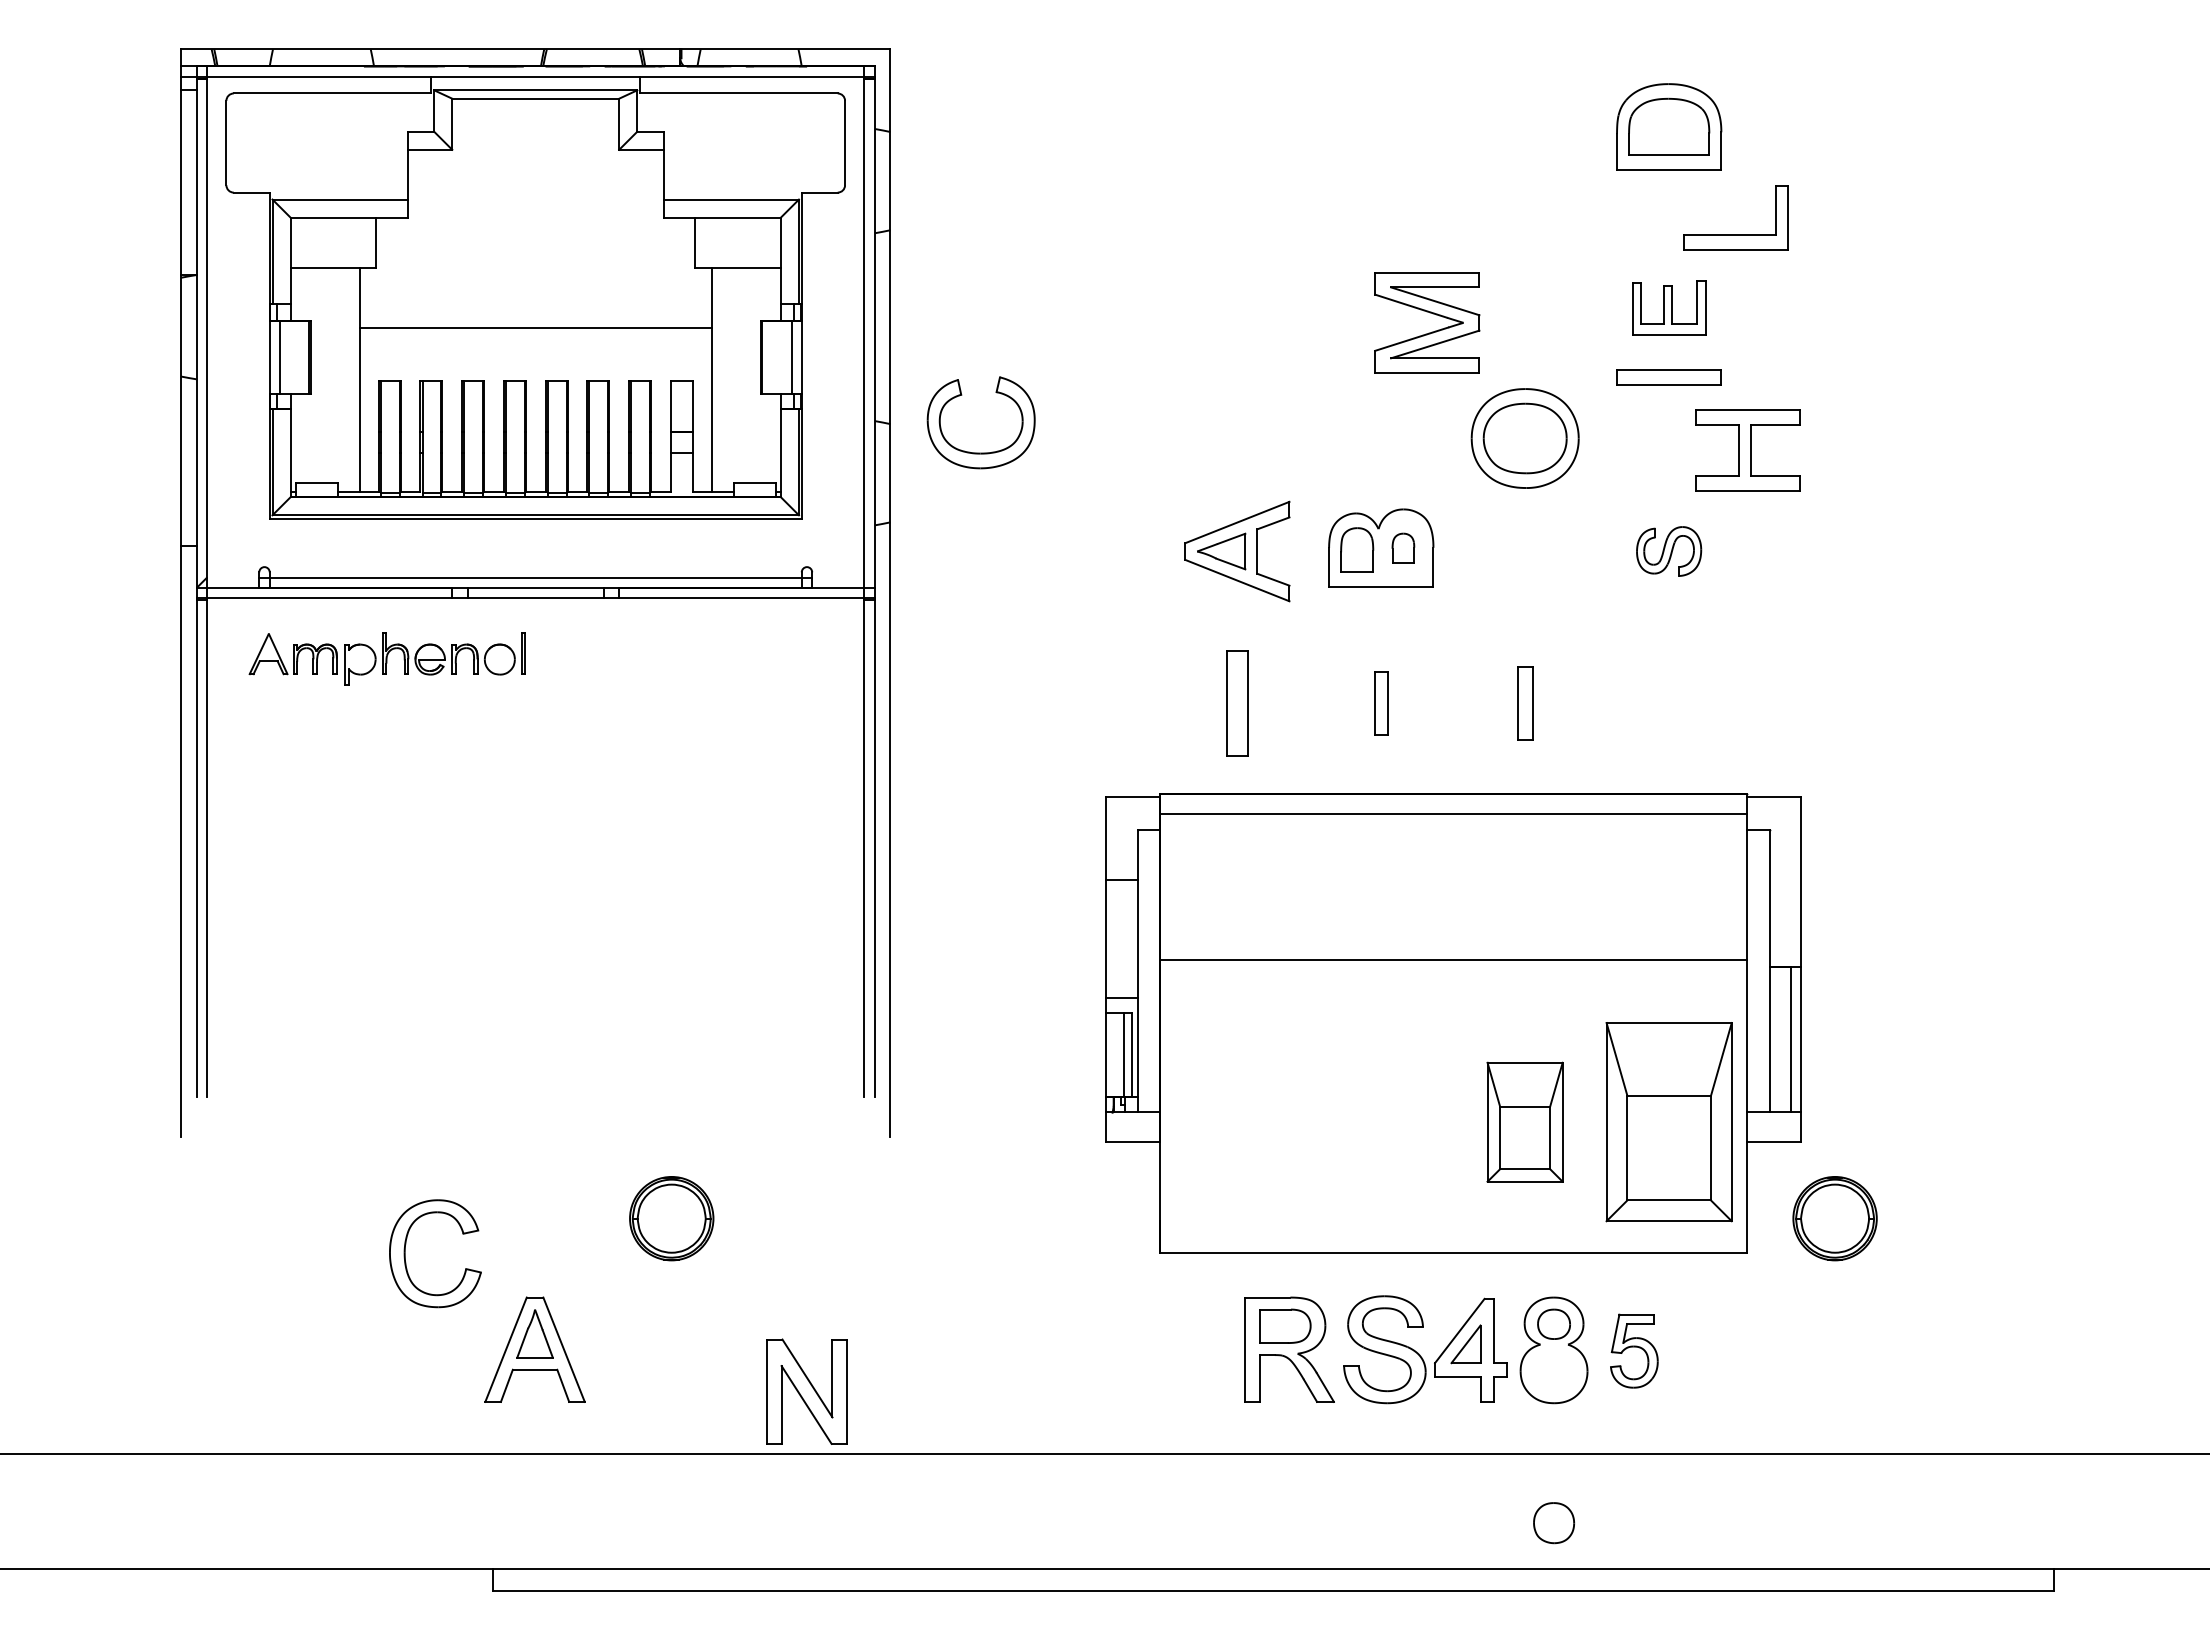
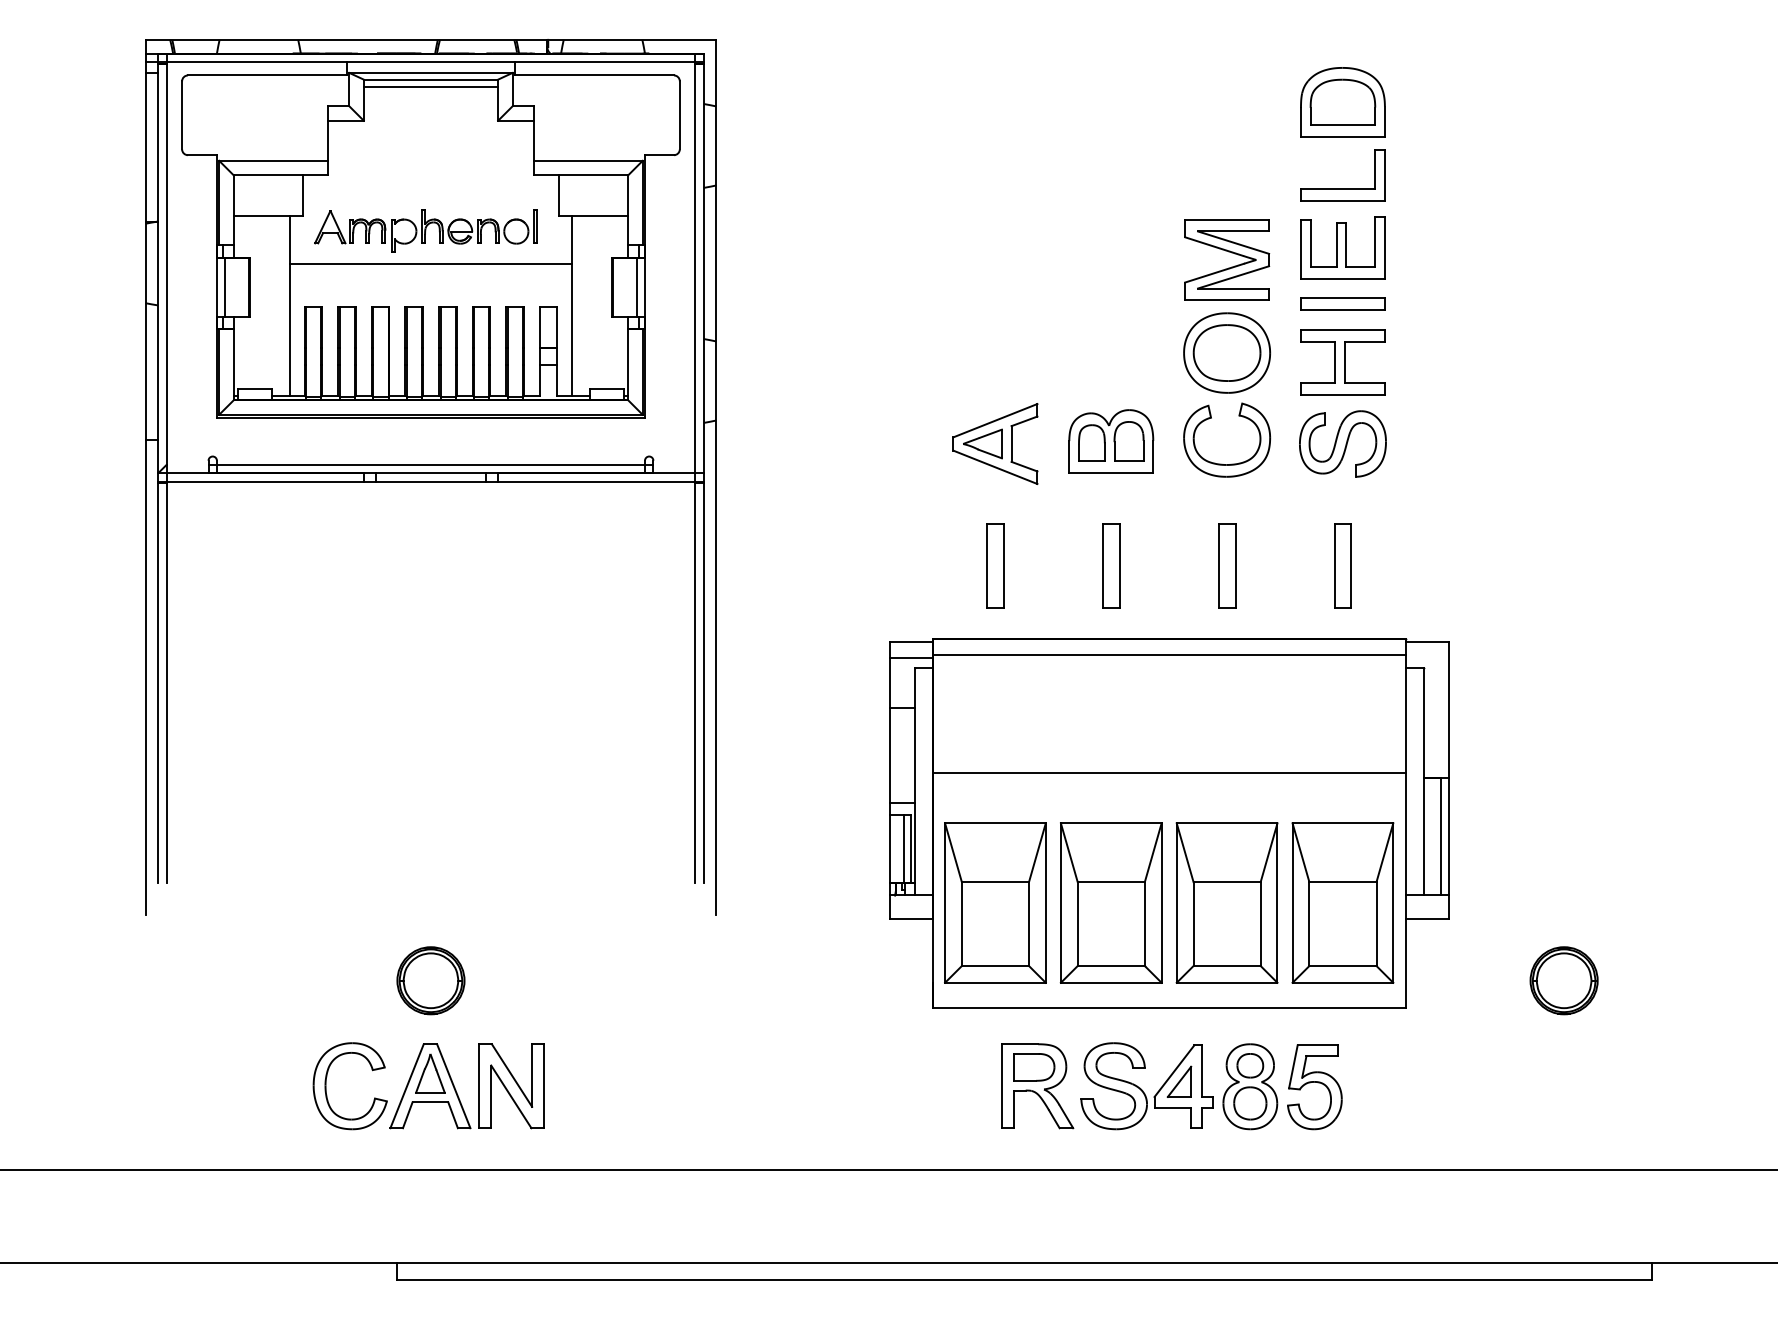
line: (535, 108) -> (430, 87), added
part: (1735, 234) -> (1342, 188), moved
part: (1668, 307) -> (1342, 247), size x1.43
part: (1430, 313) -> (1229, 252), moved
part: (1747, 450) -> (1342, 362), moved
part: (980, 452) -> (1226, 464), moved
part: (1403, 547) -> (1129, 440), size x1.67
part: (1668, 551) -> (1342, 443), size x1.67
part: (386, 658) -> (425, 230), moved
part: (1381, 703) -> (1111, 566), size x1.67
part: (1525, 703) -> (1227, 566), size x1.43
part: (1669, 703) -> (1343, 566), added
line: (1133, 817) -> (911, 657), added
part: (1236, 1122) -> (994, 903), added
part: (1380, 1122) -> (1110, 903), added
part: (1524, 1122) -> (1226, 903), size x1.67
part: (671, 1218) -> (430, 980), moved
part: (1834, 1218) -> (1563, 980), moved
part: (405, 1253) -> (326, 1086), moved
part: (1634, 1351) -> (1315, 1087), size x1.43
part: (806, 1391) -> (511, 1086), moved
part: (1553, 1523) -> (1249, 1103), moved

